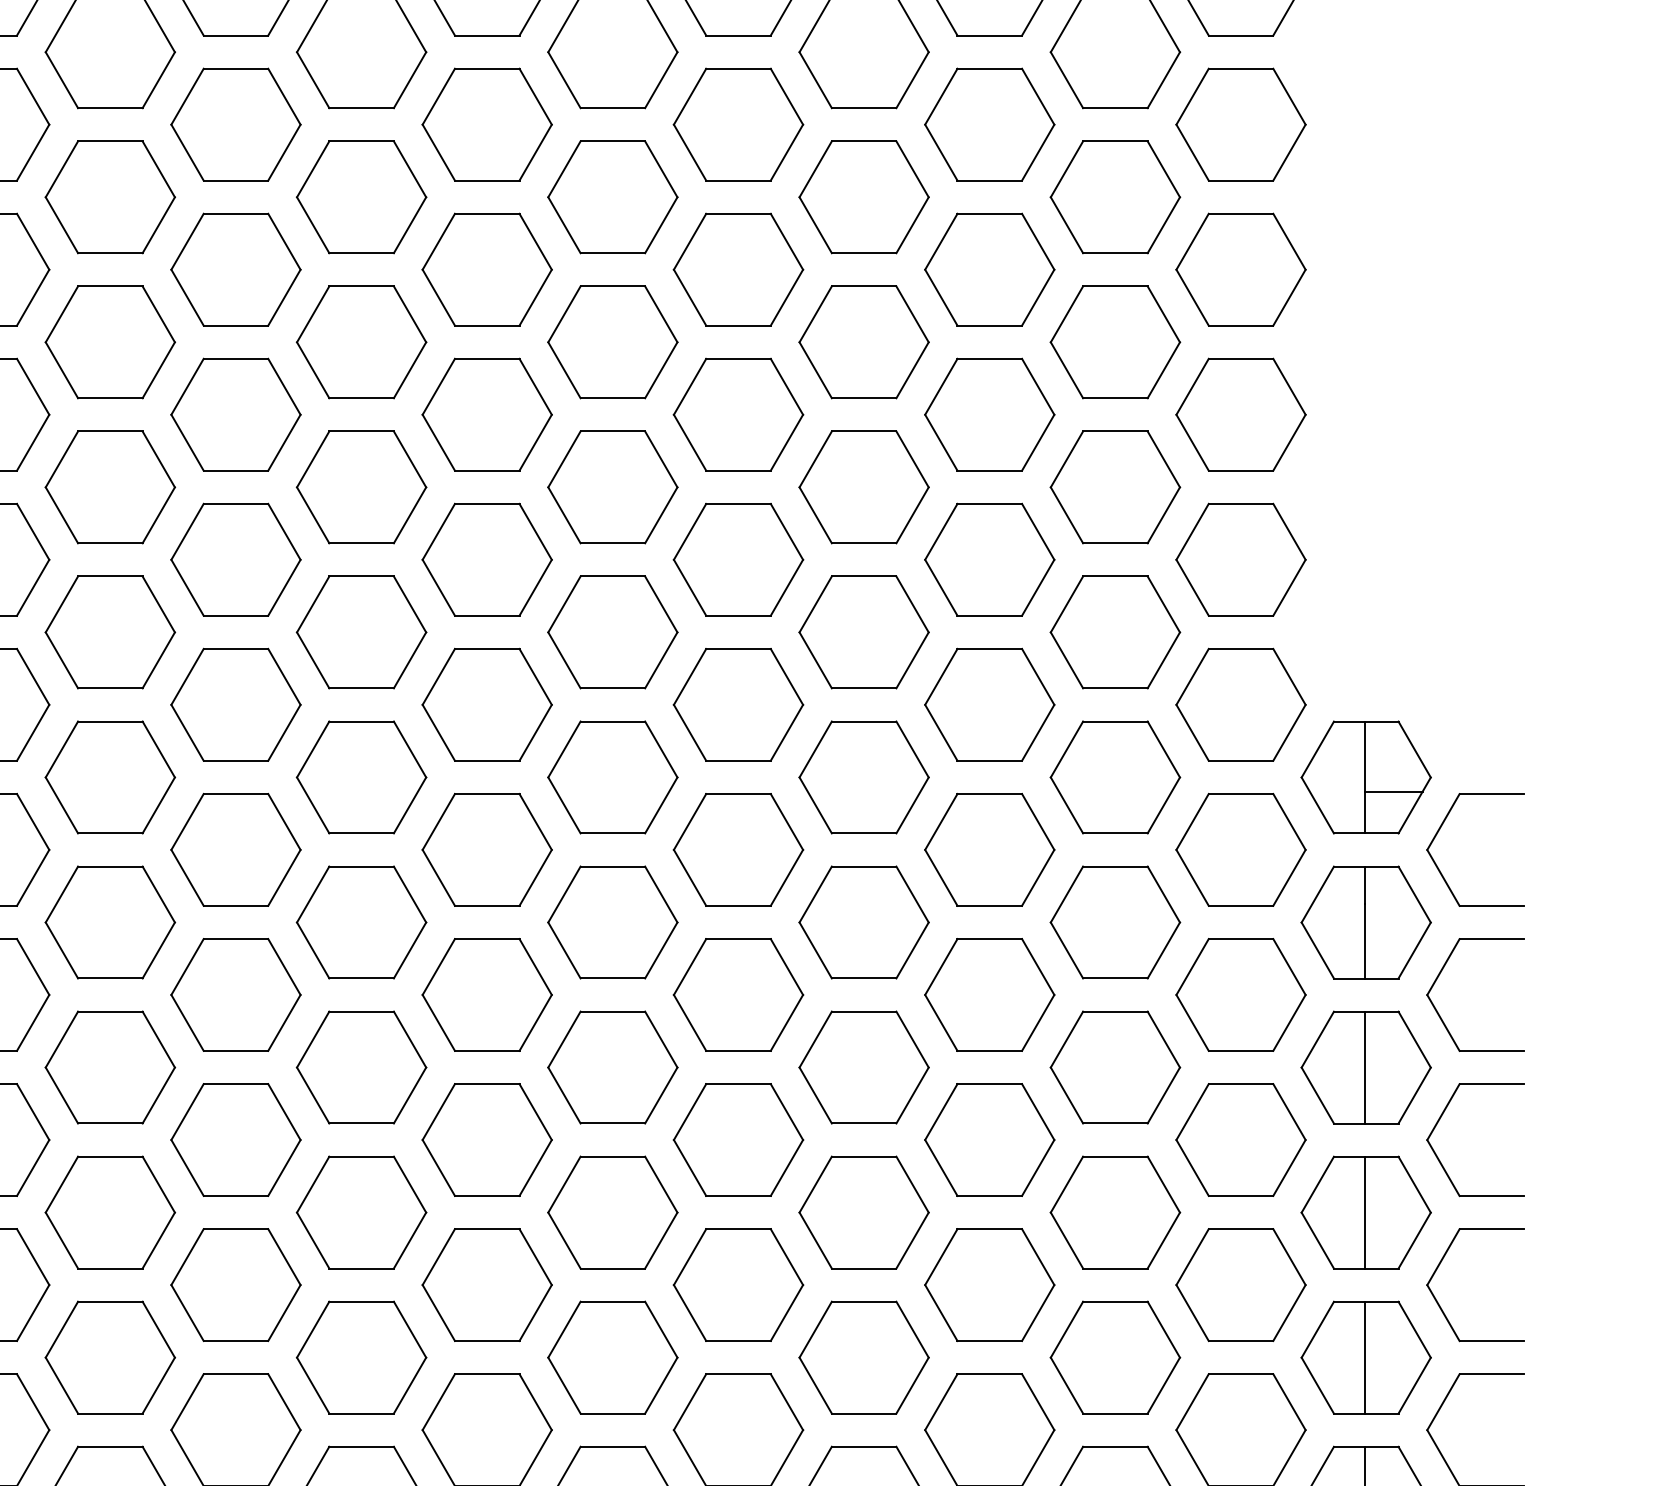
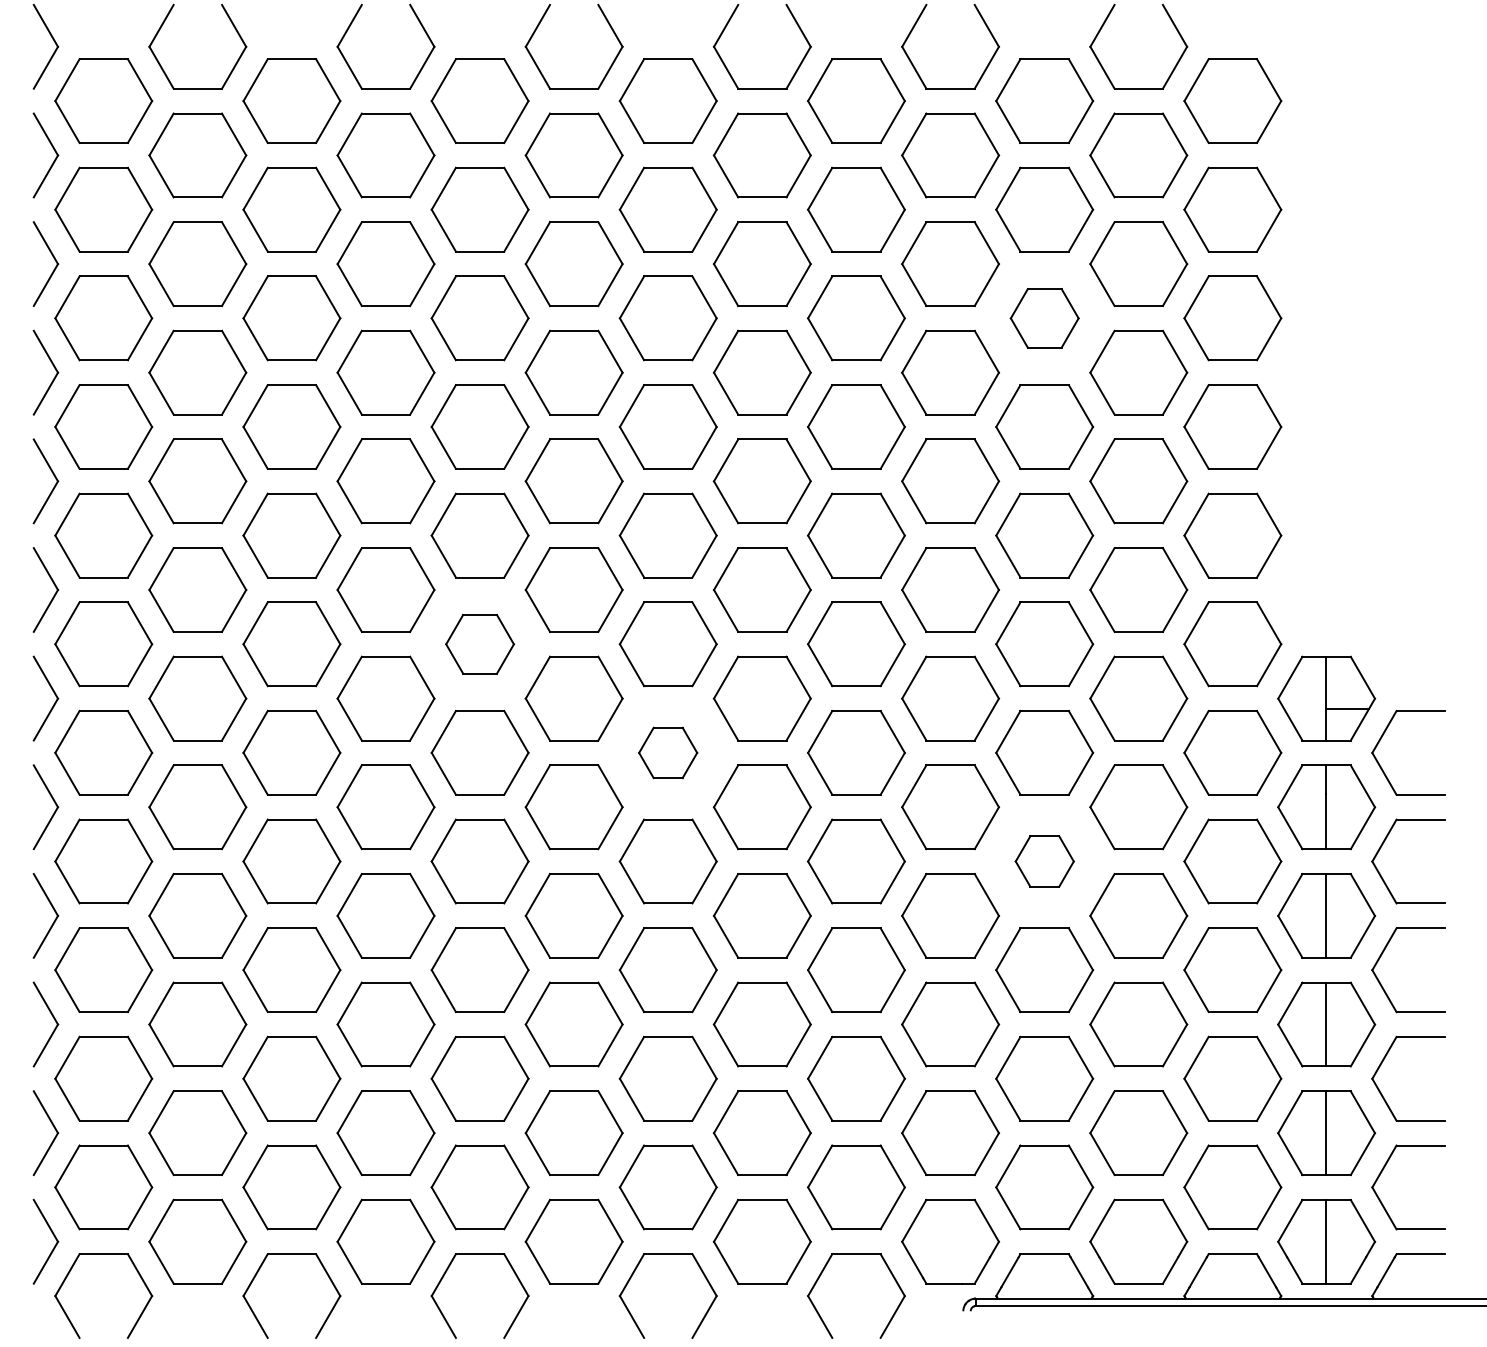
part: (989, 269) -> (1044, 318), size x0.7
part: (235, 705) -> (479, 644), size x0.7
part: (486, 849) -> (667, 752), size x0.6
part: (989, 994) -> (1044, 861), size x0.6

